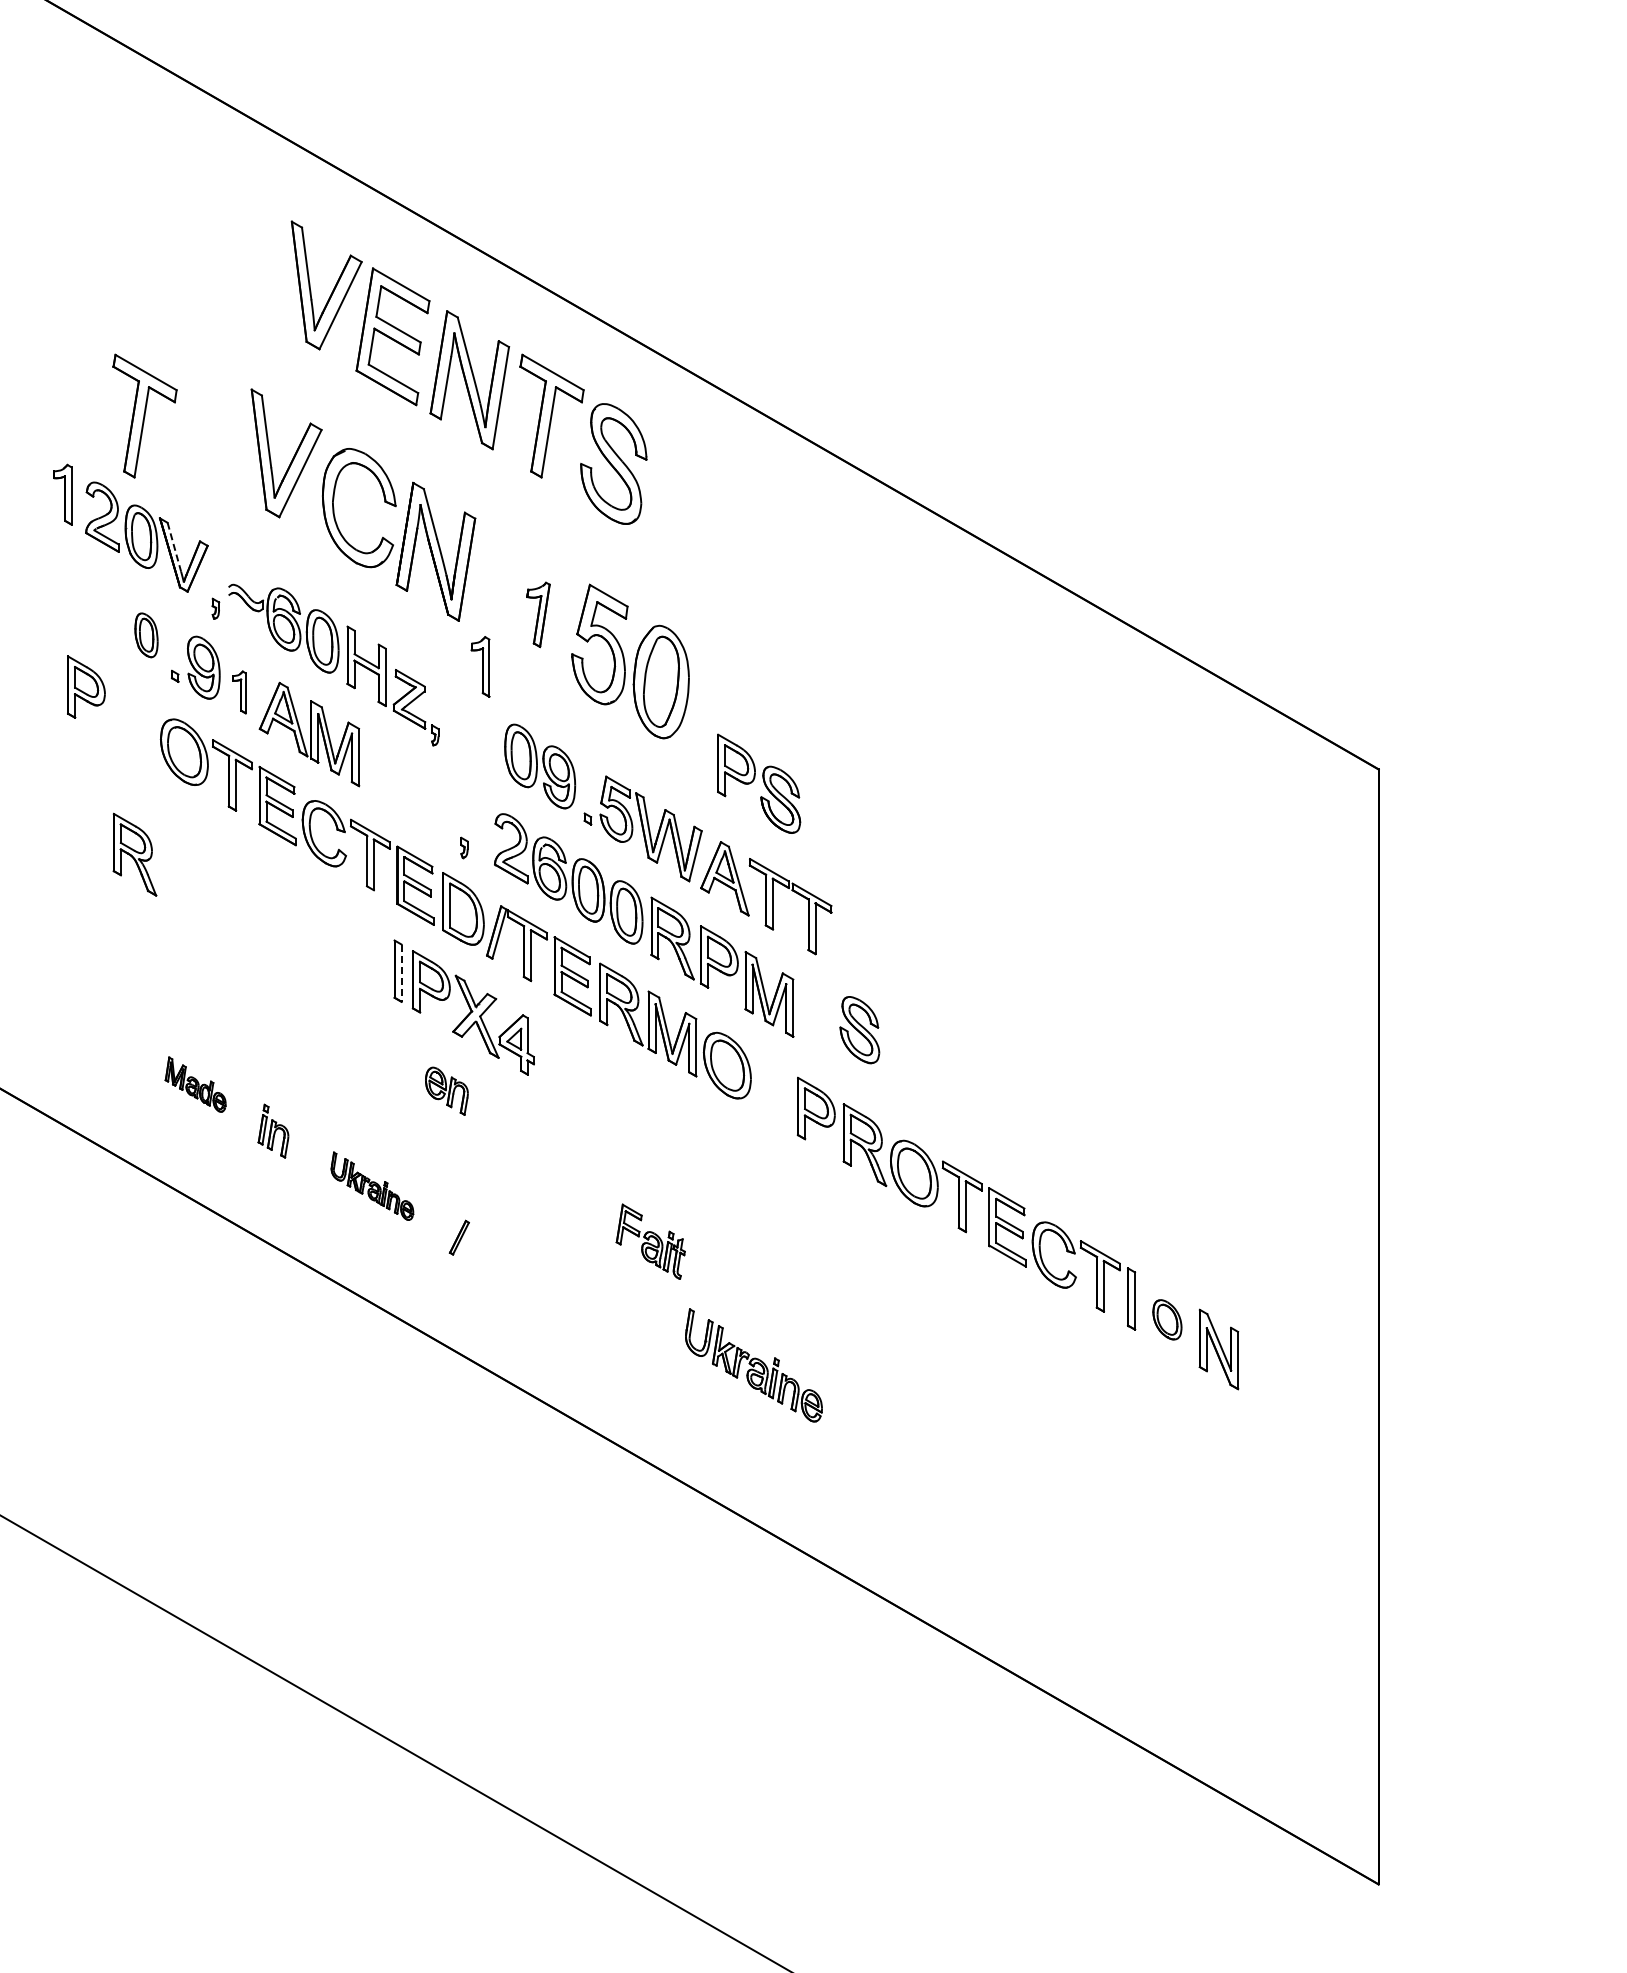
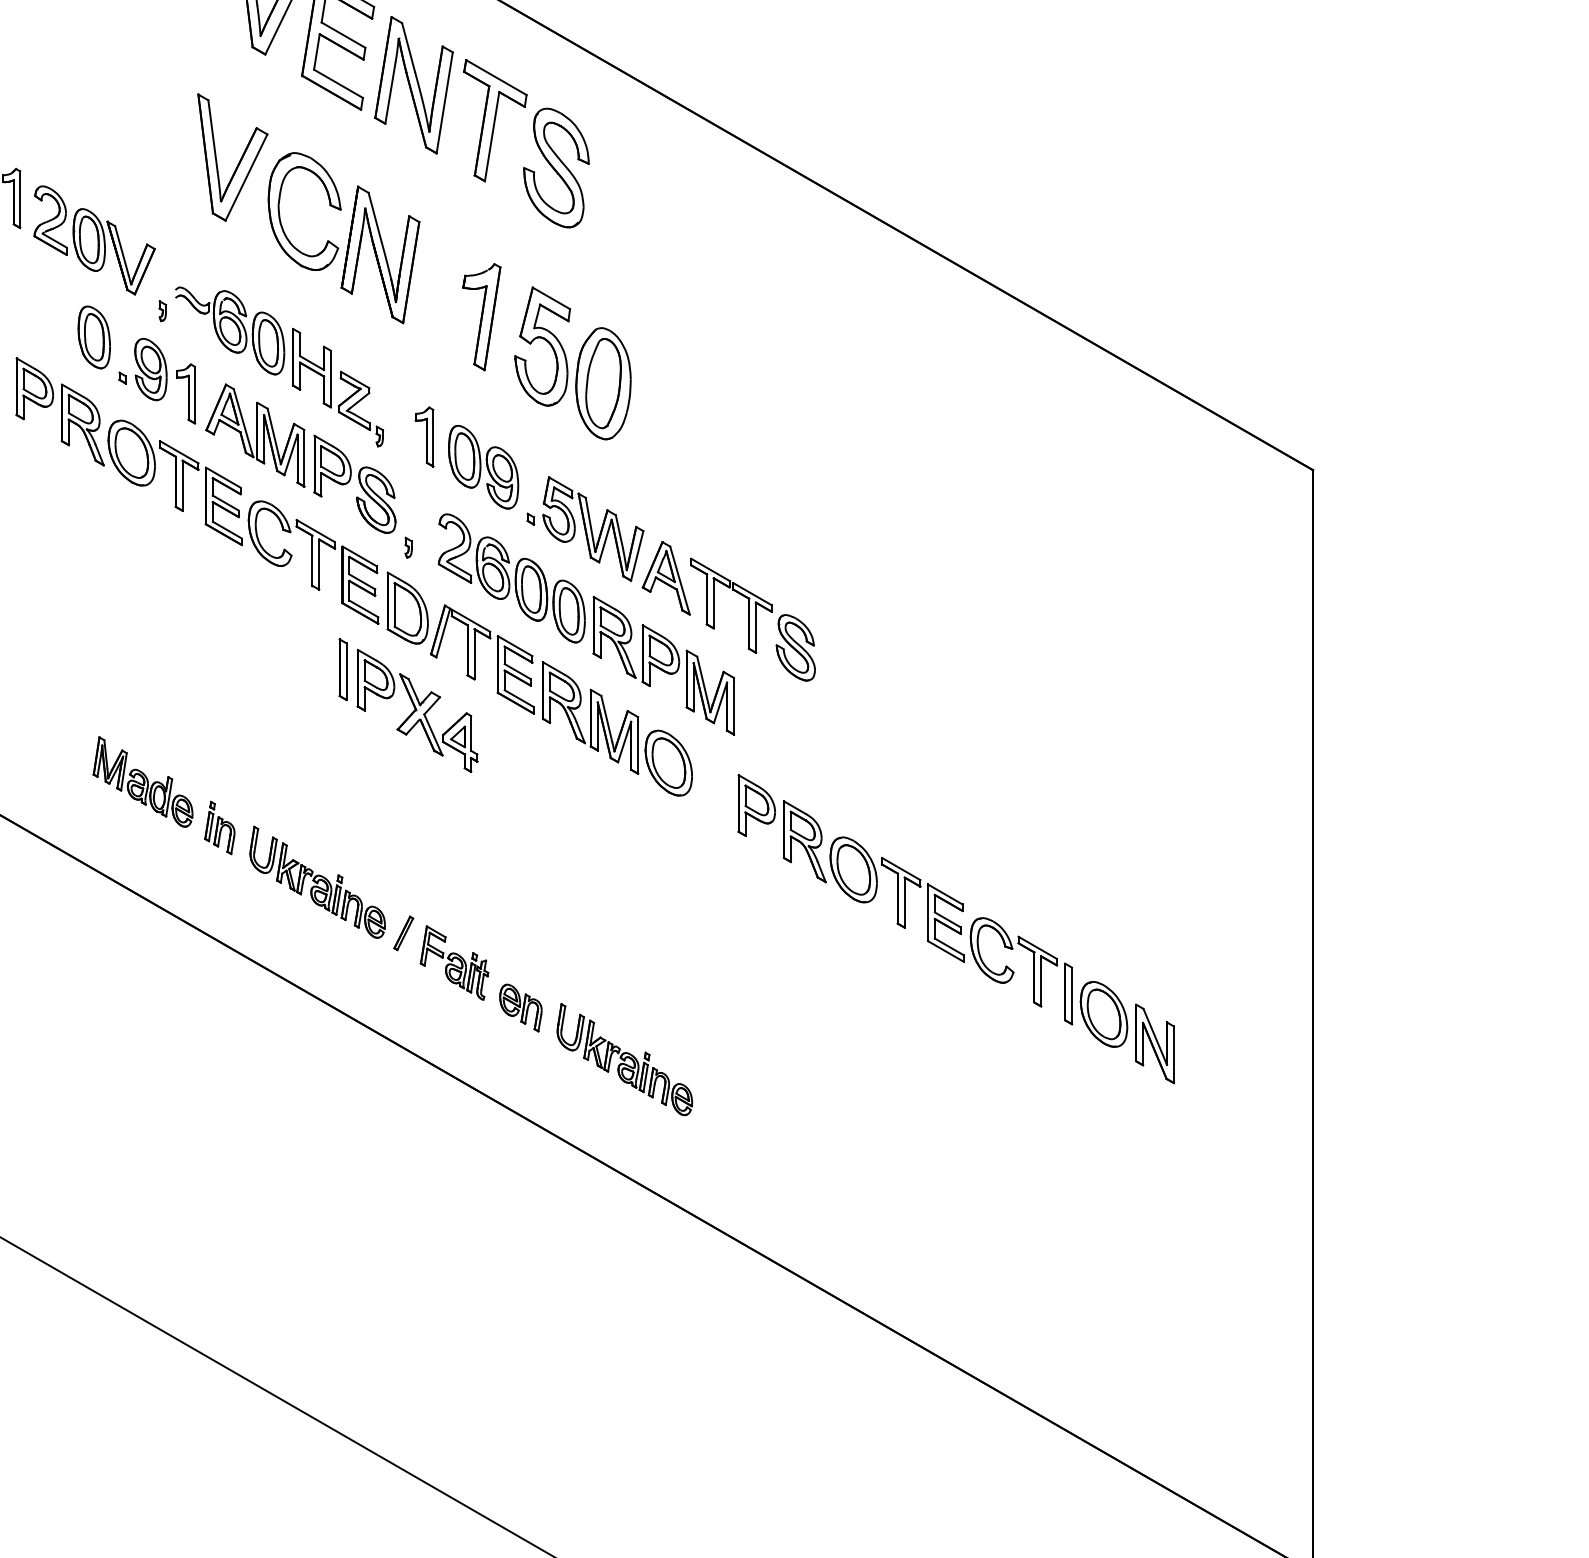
part: (144, 415) -> (92, 120), removed
line: (174, 547) -> (121, 250), dashed -> solid
part: (538, 614) -> (481, 316), size x1.67
part: (146, 635) -> (94, 337), size x1.43
part: (480, 666) -> (424, 436), moved
part: (239, 692) -> (186, 394), size x1.43
part: (759, 783) -> (355, 484), moved
part: (134, 854) -> (82, 424), moved
line: (401, 973) -> (346, 671), dashed -> solid
part: (859, 1030) -> (795, 648), moved
part: (195, 1084) -> (142, 781), size x1.67
part: (446, 1090) -> (520, 1007), moved
part: (372, 1186) -> (317, 882), size x1.67
part: (650, 1241) -> (454, 962), moved
part: (1167, 1319) -> (1104, 1014), size x1.67
part: (753, 1365) -> (624, 1059), moved

